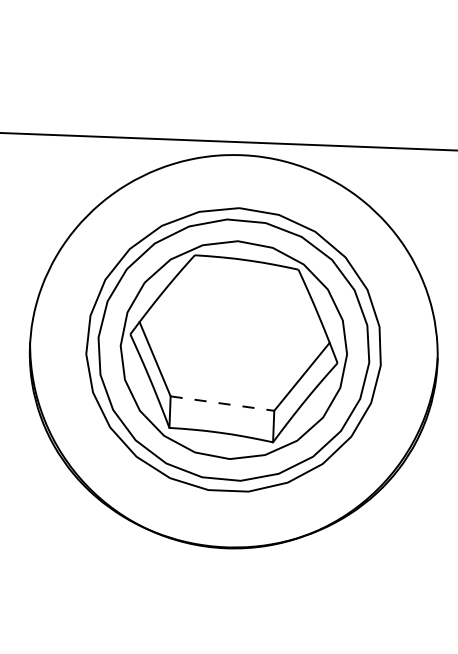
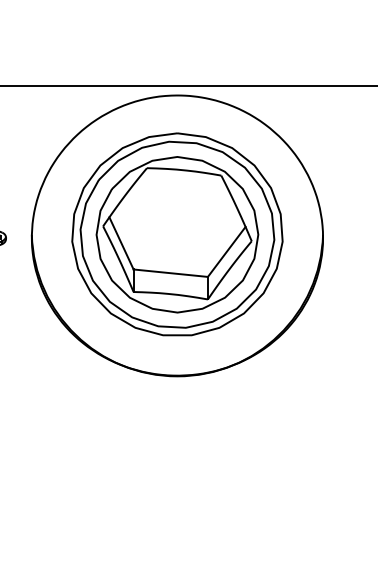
line: (223, 404) -> (171, 273), dashed -> solid

